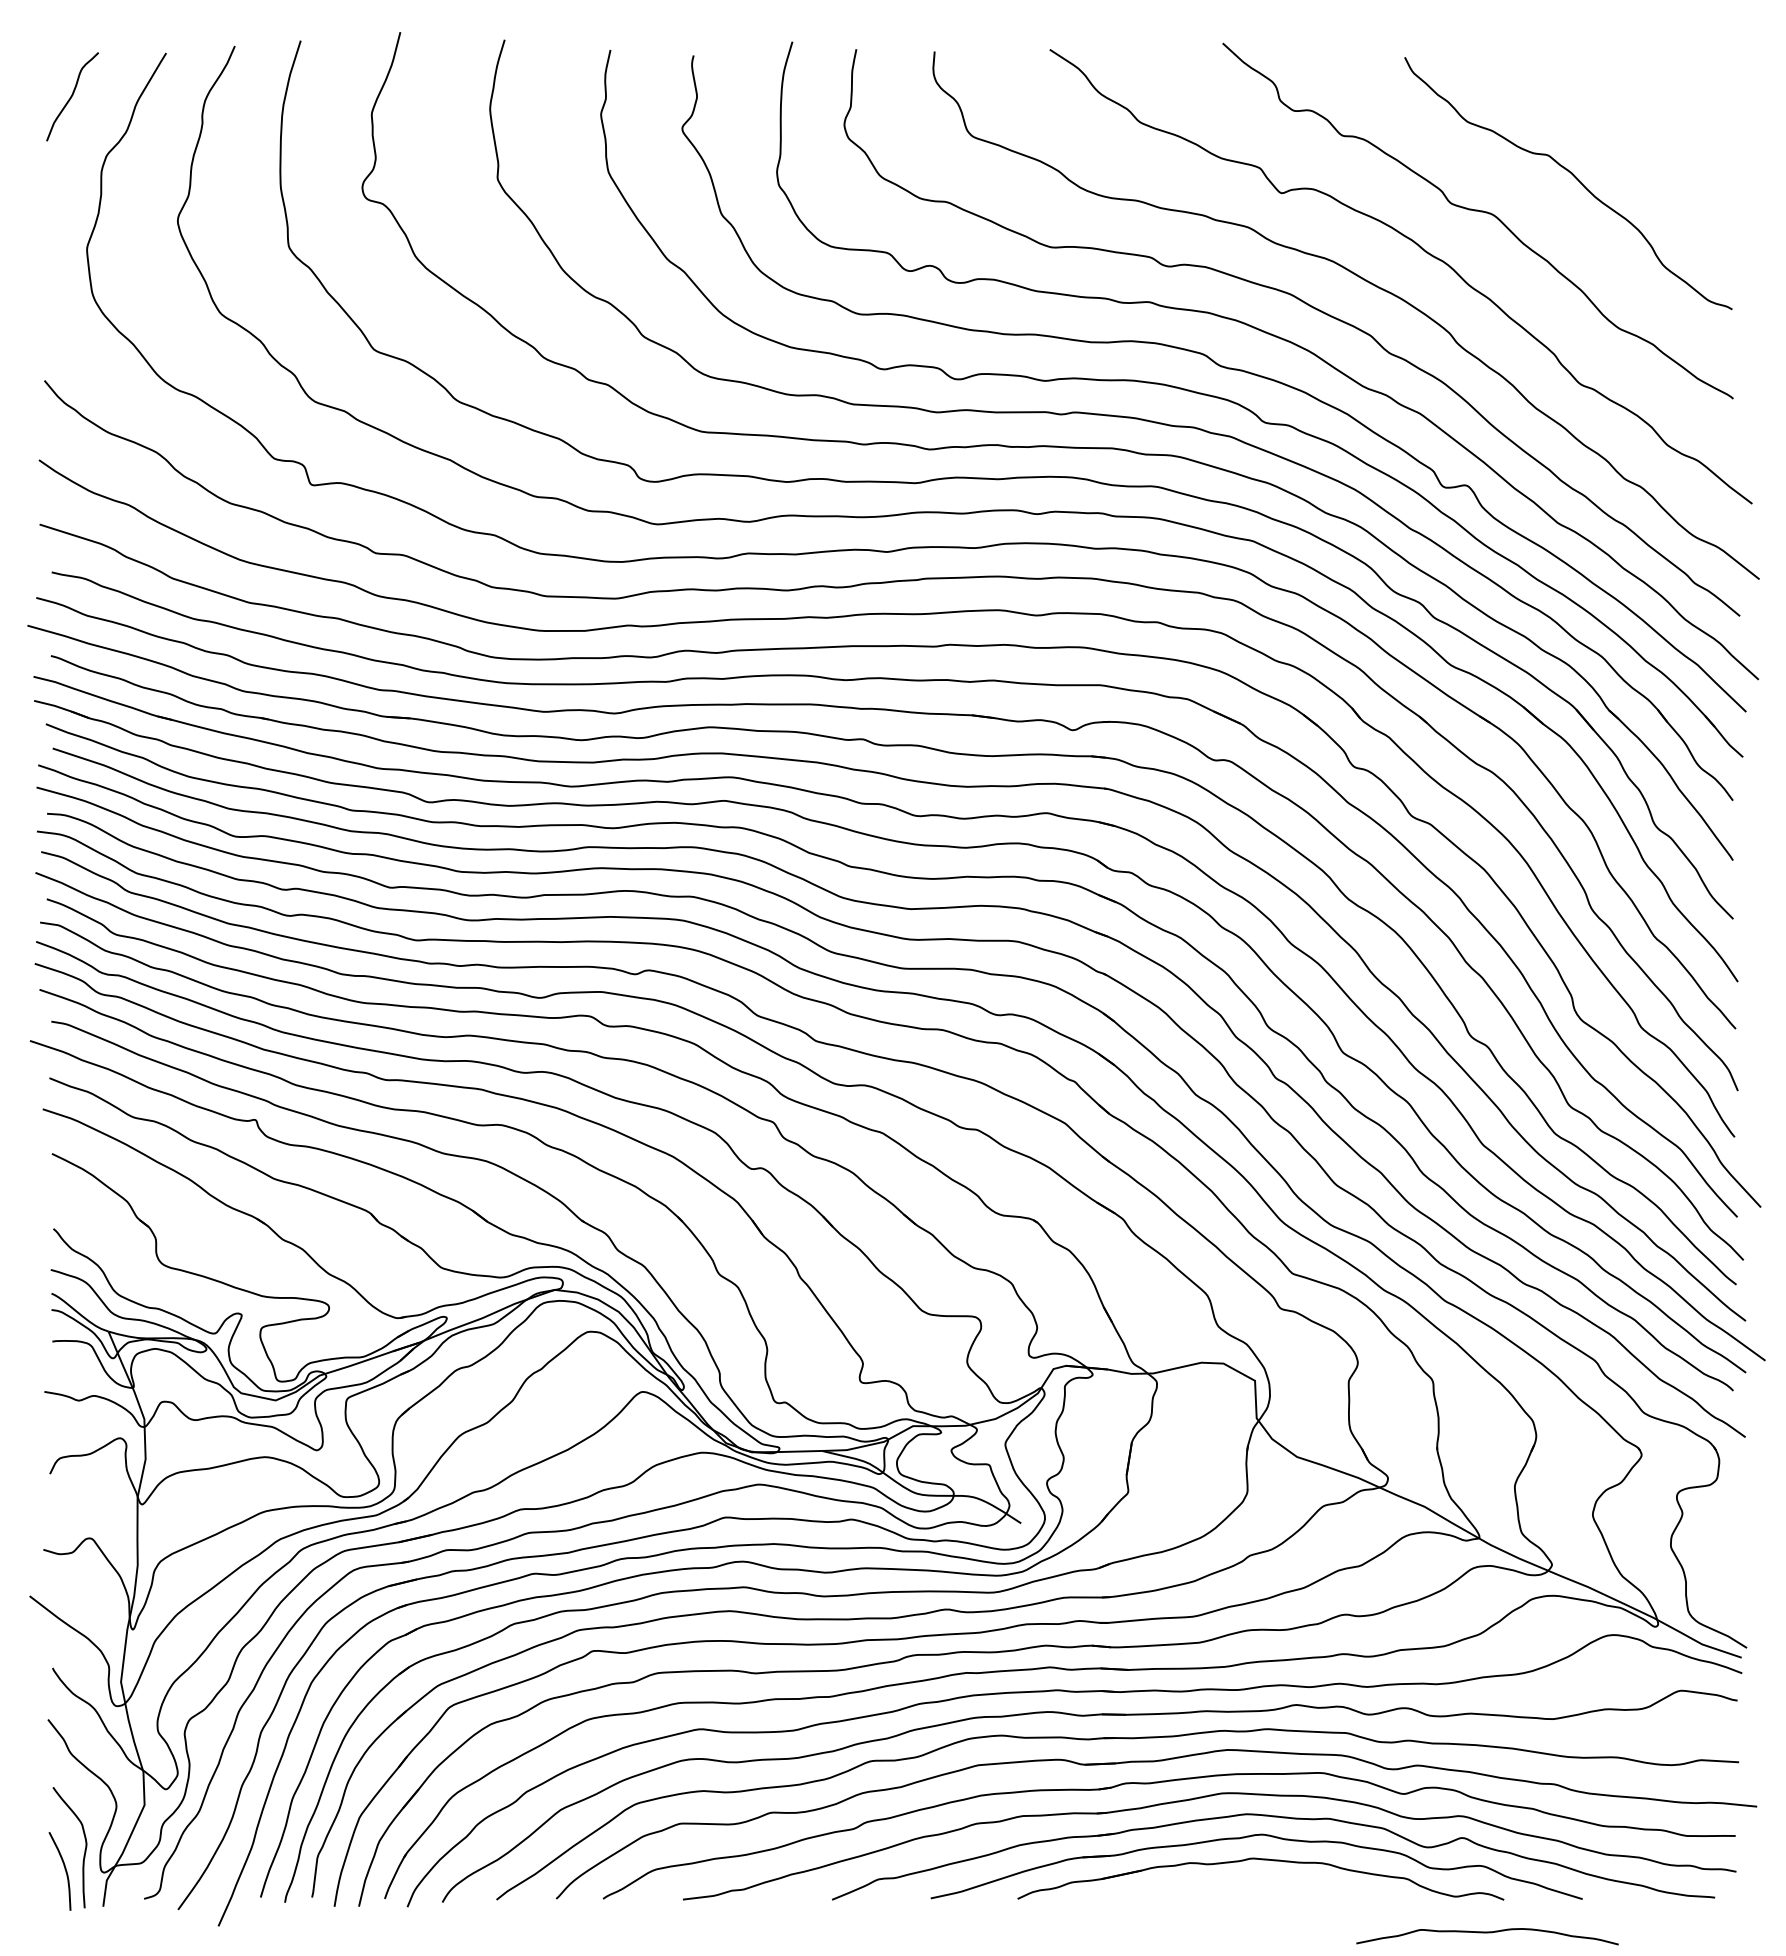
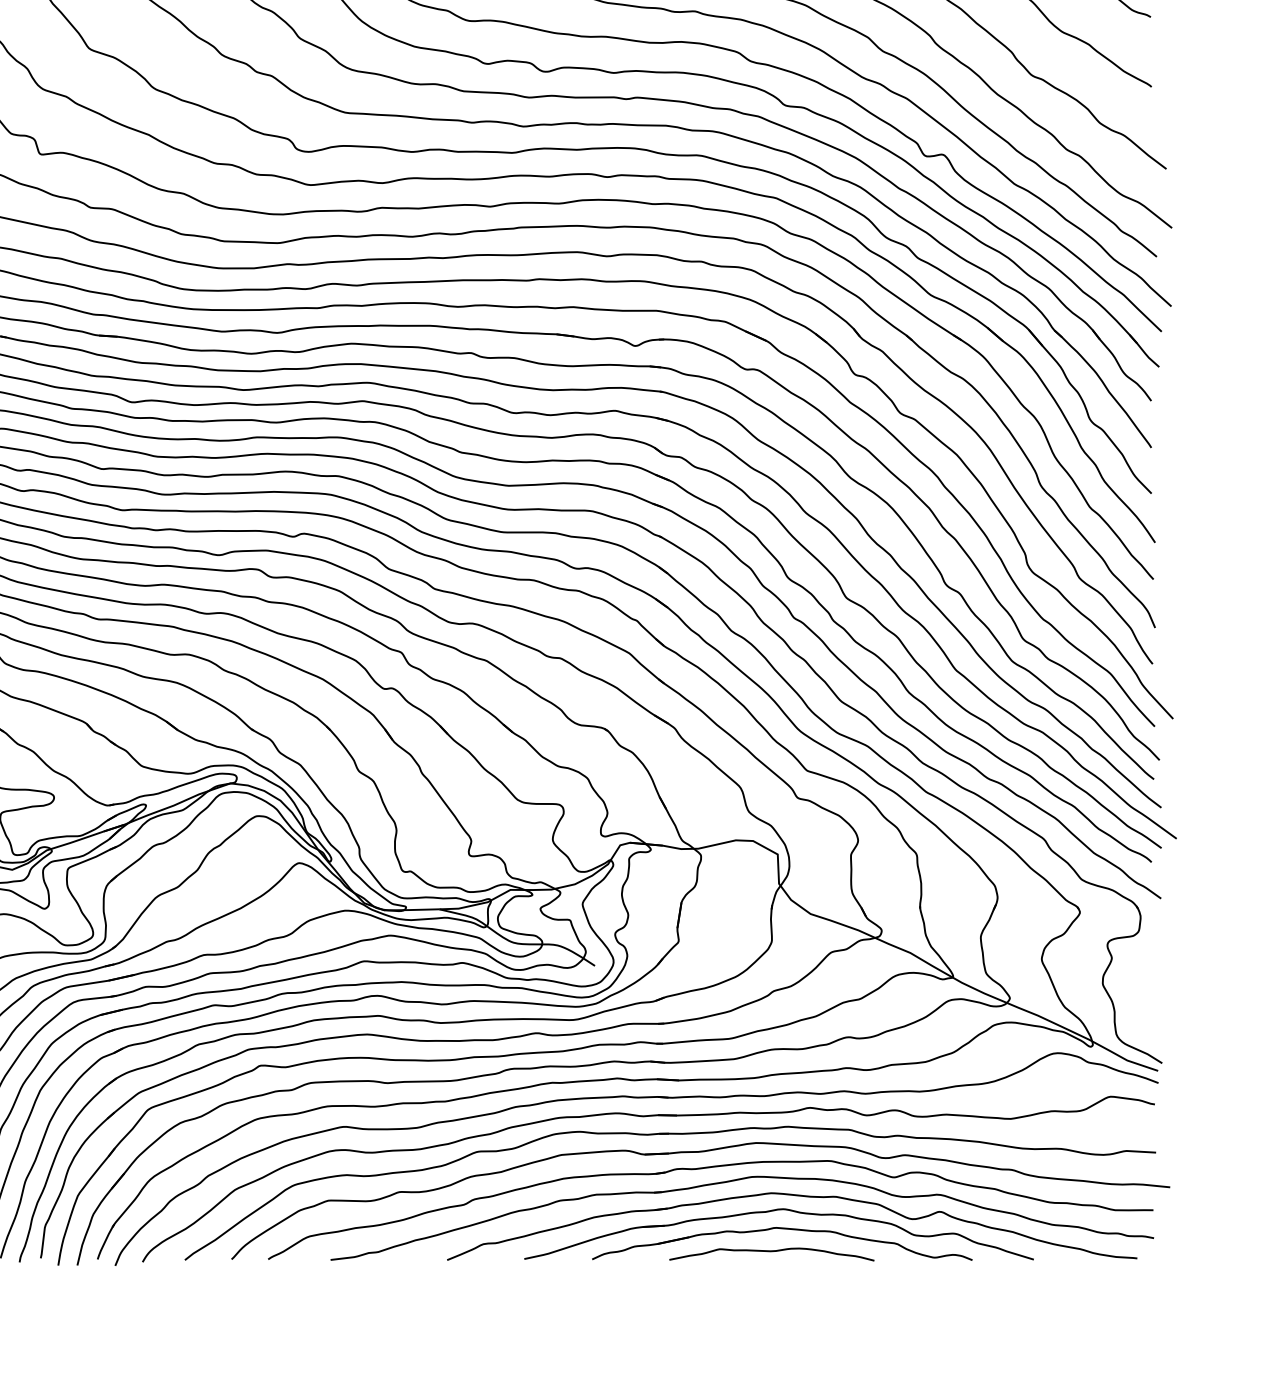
curve: (1487, 1933) -> (771, 1252), moved

